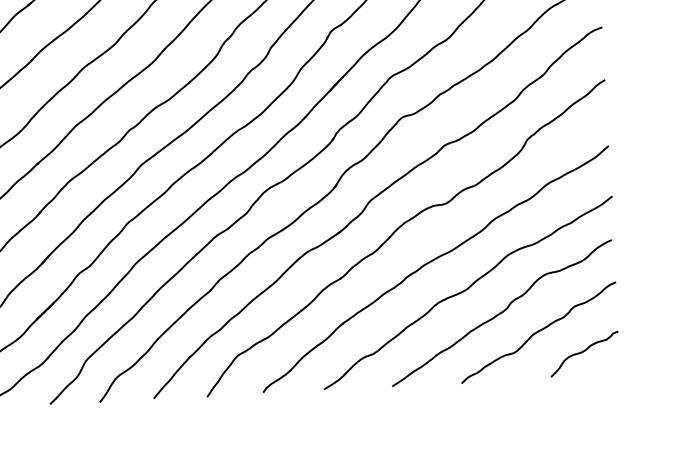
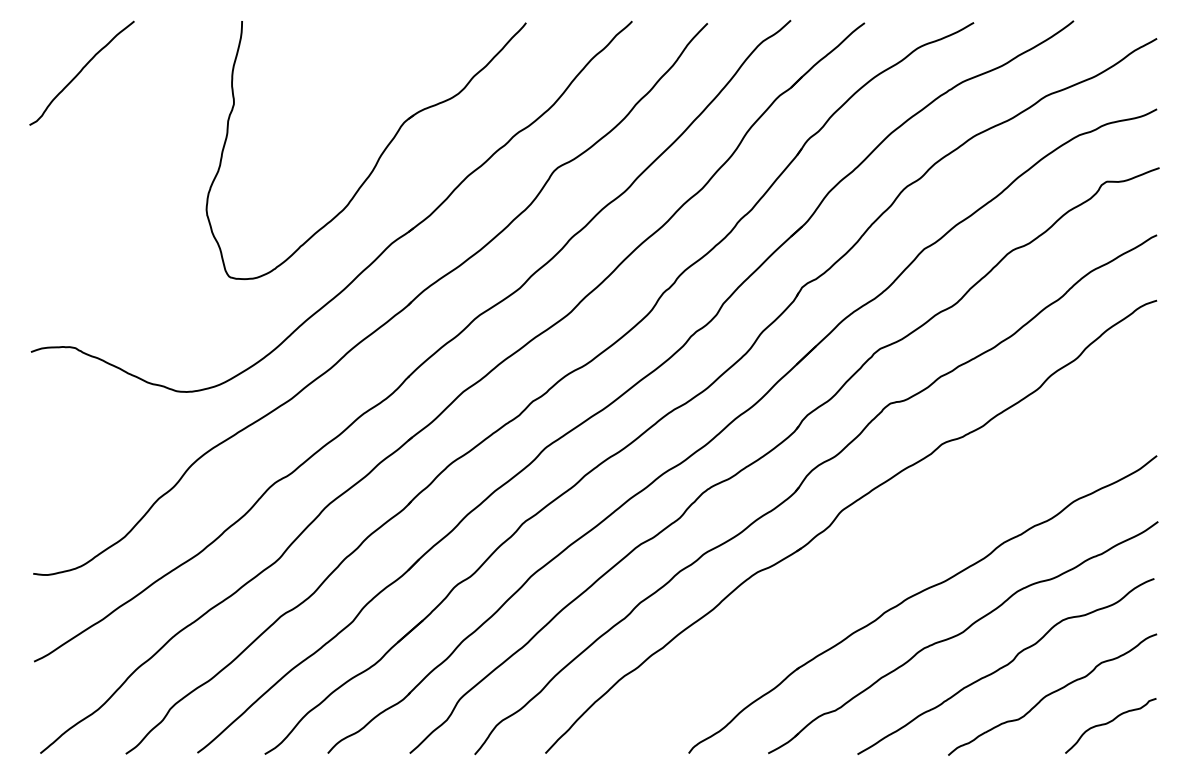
part: (396, 230) -> (874, 551), removed

